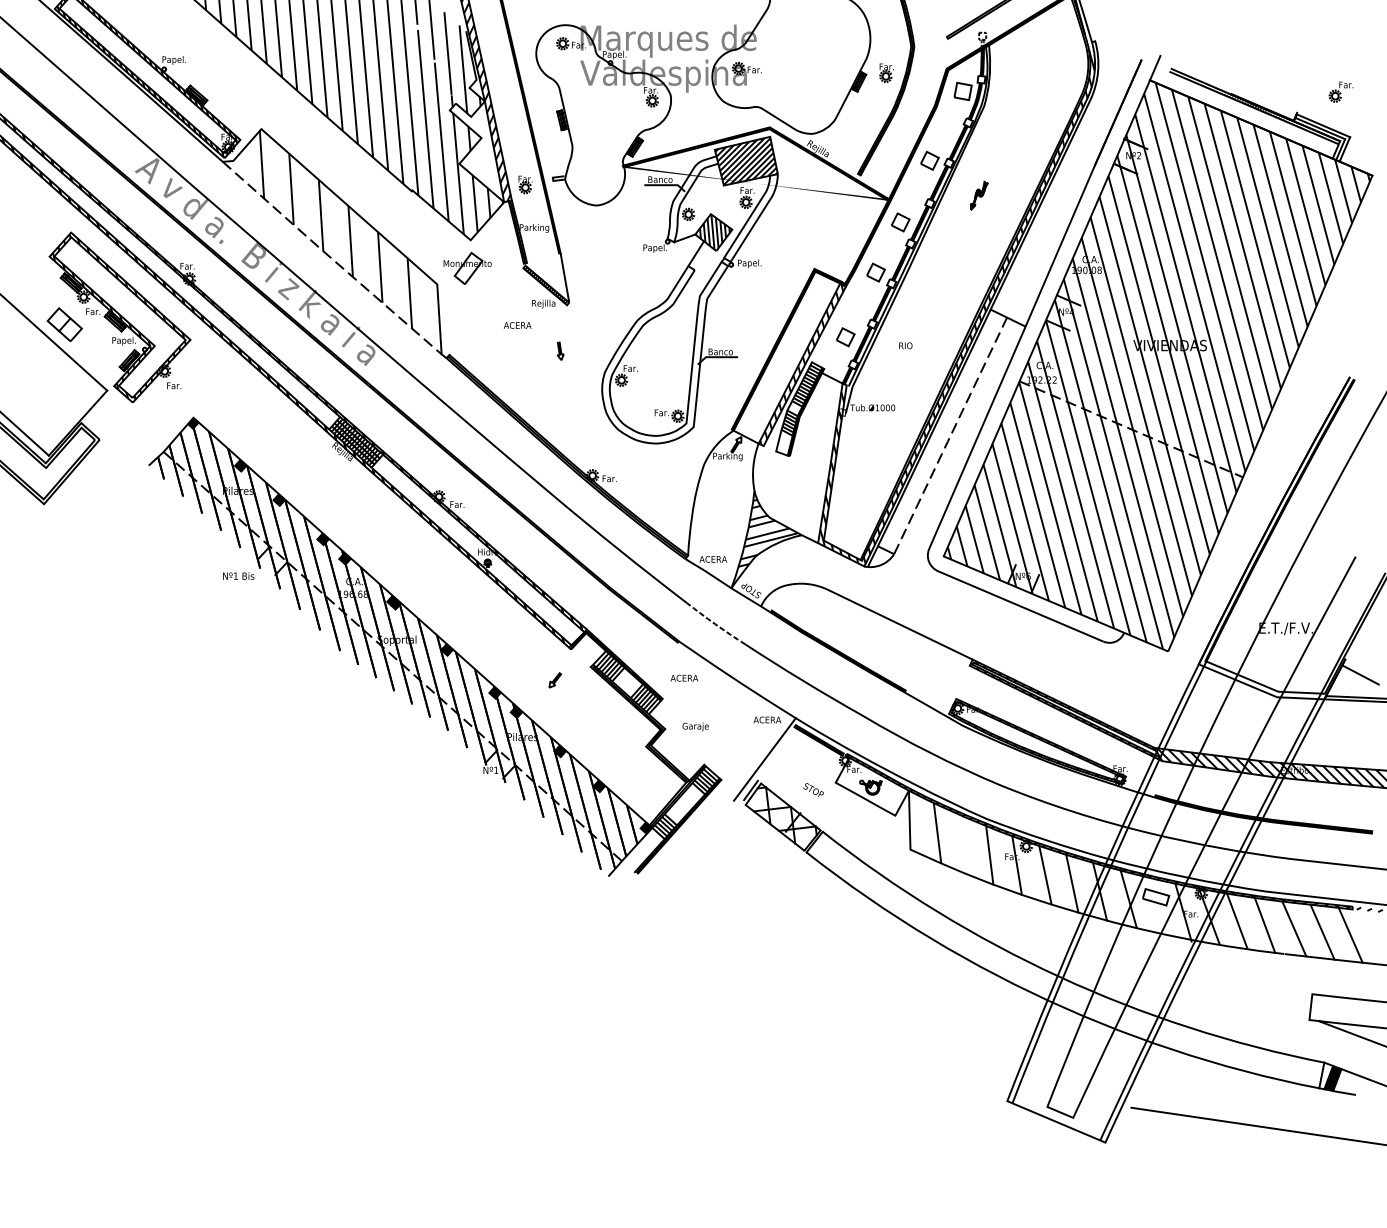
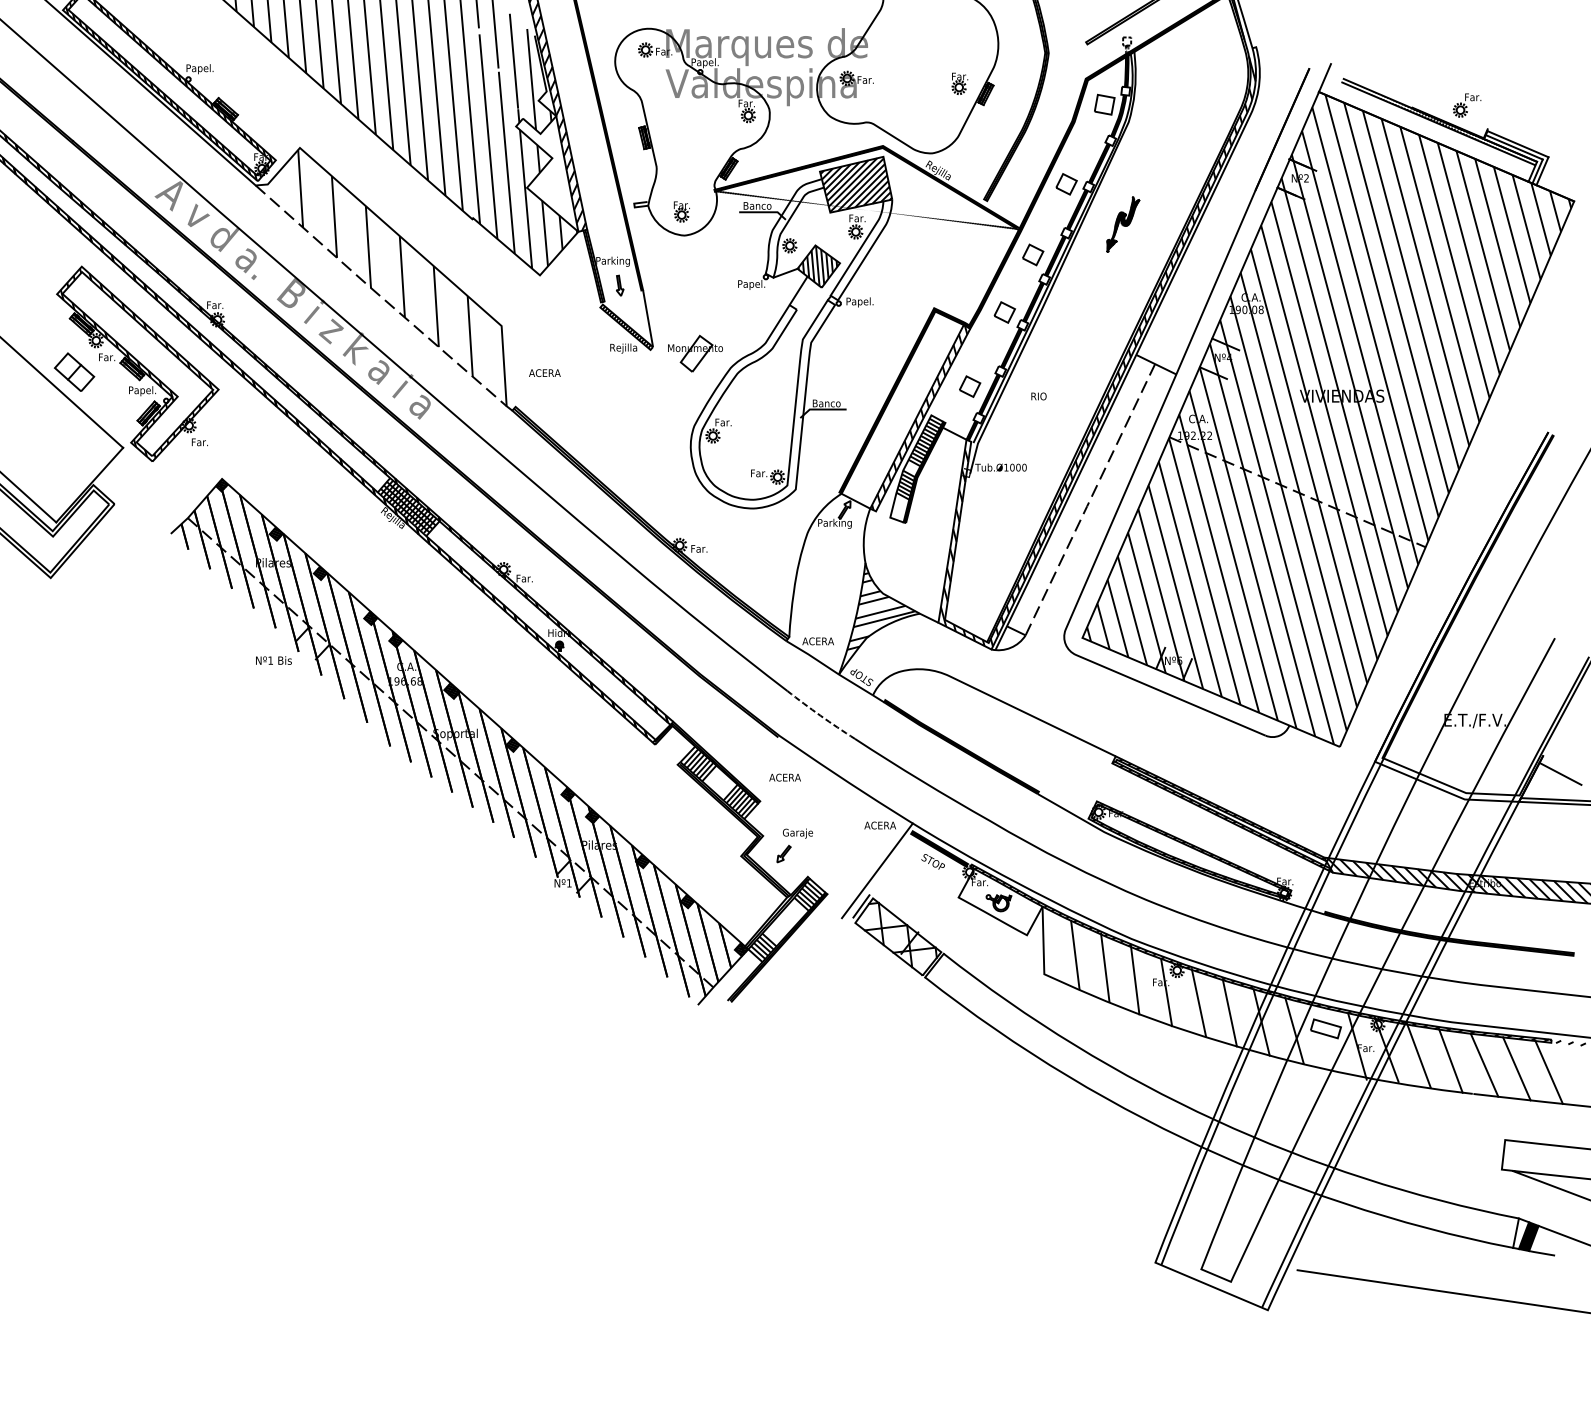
part: (886, 72) -> (959, 83), moved
part: (1341, 92) -> (1467, 105), moved
part: (525, 184) -> (681, 211), moved
part: (979, 195) -> (1123, 224), size x1.67
part: (467, 268) -> (695, 353), moved
text: (517, 324) -> (544, 372), moved
part: (560, 351) -> (620, 285), moved
part: (554, 679) -> (783, 853), moved
text: (812, 789) -> (932, 861), moved
line: (963, 843) -> (1105, 967), added

